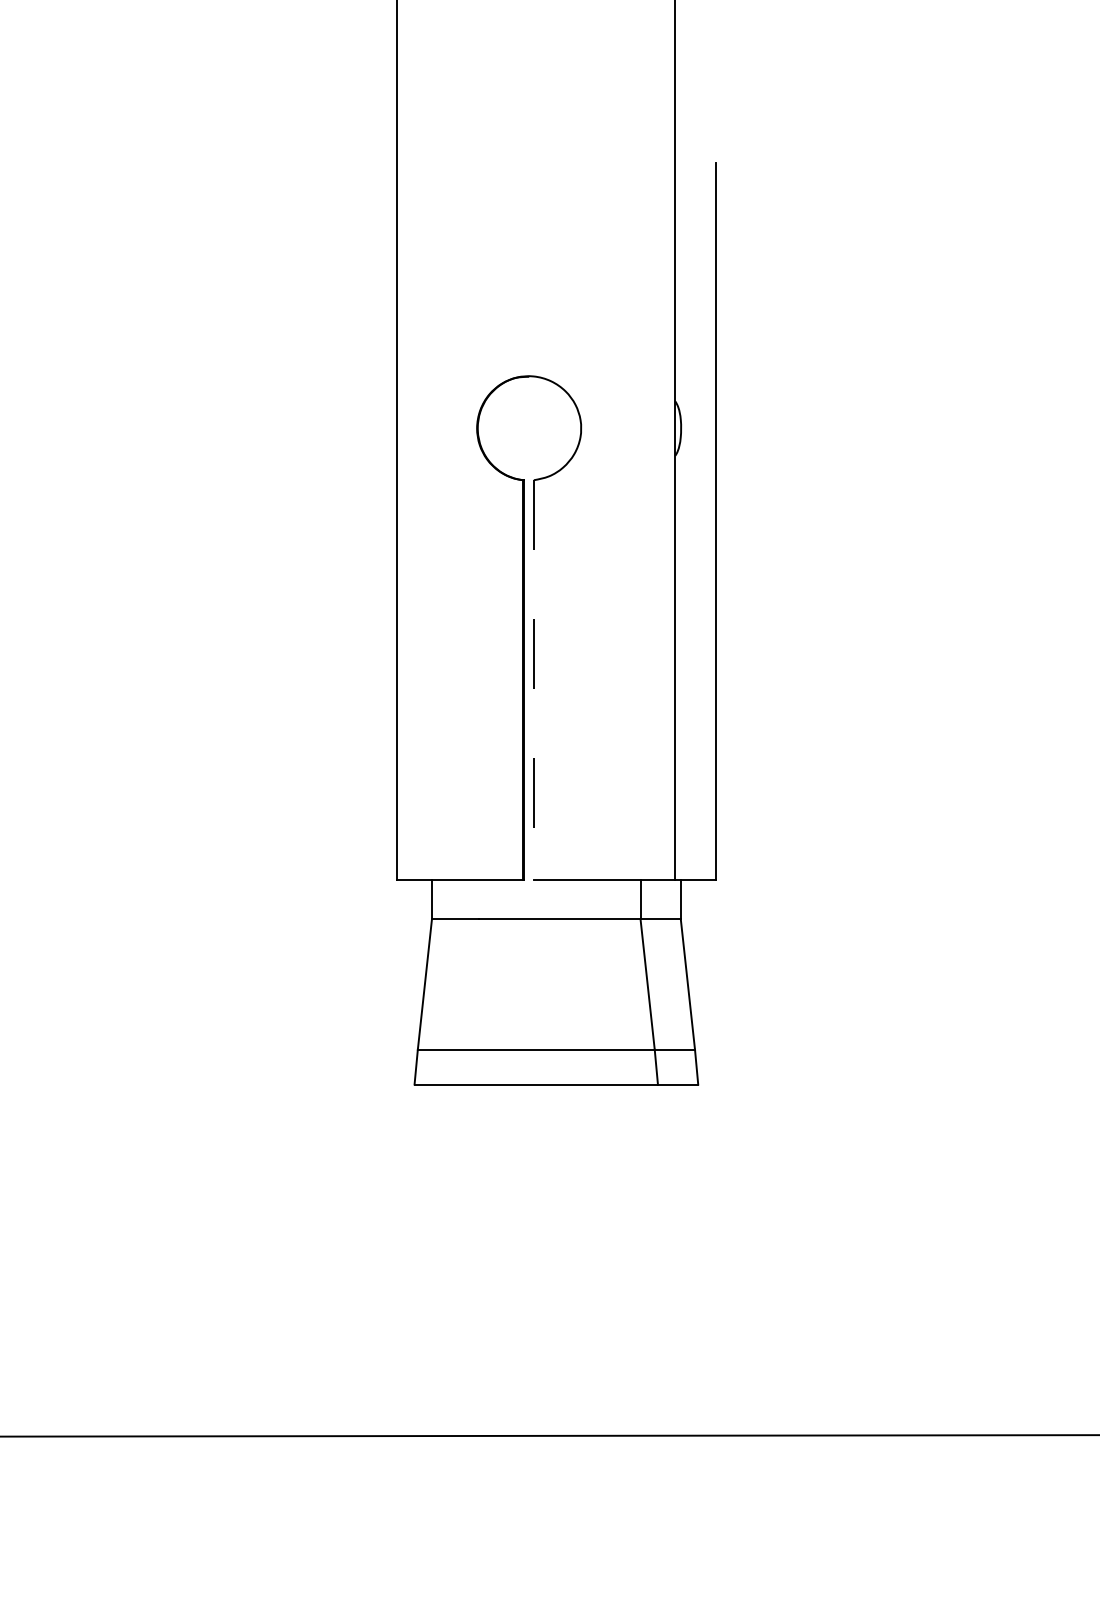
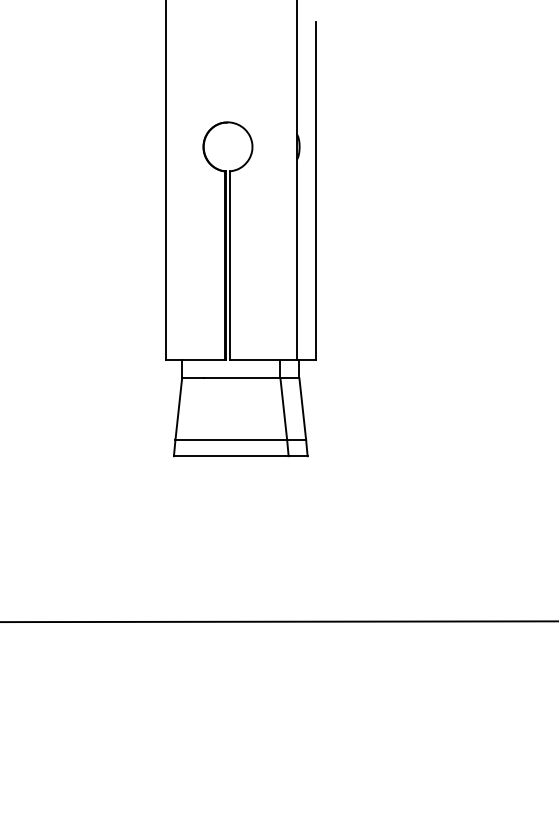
line: (534, 682) -> (230, 266), dashed -> solid

